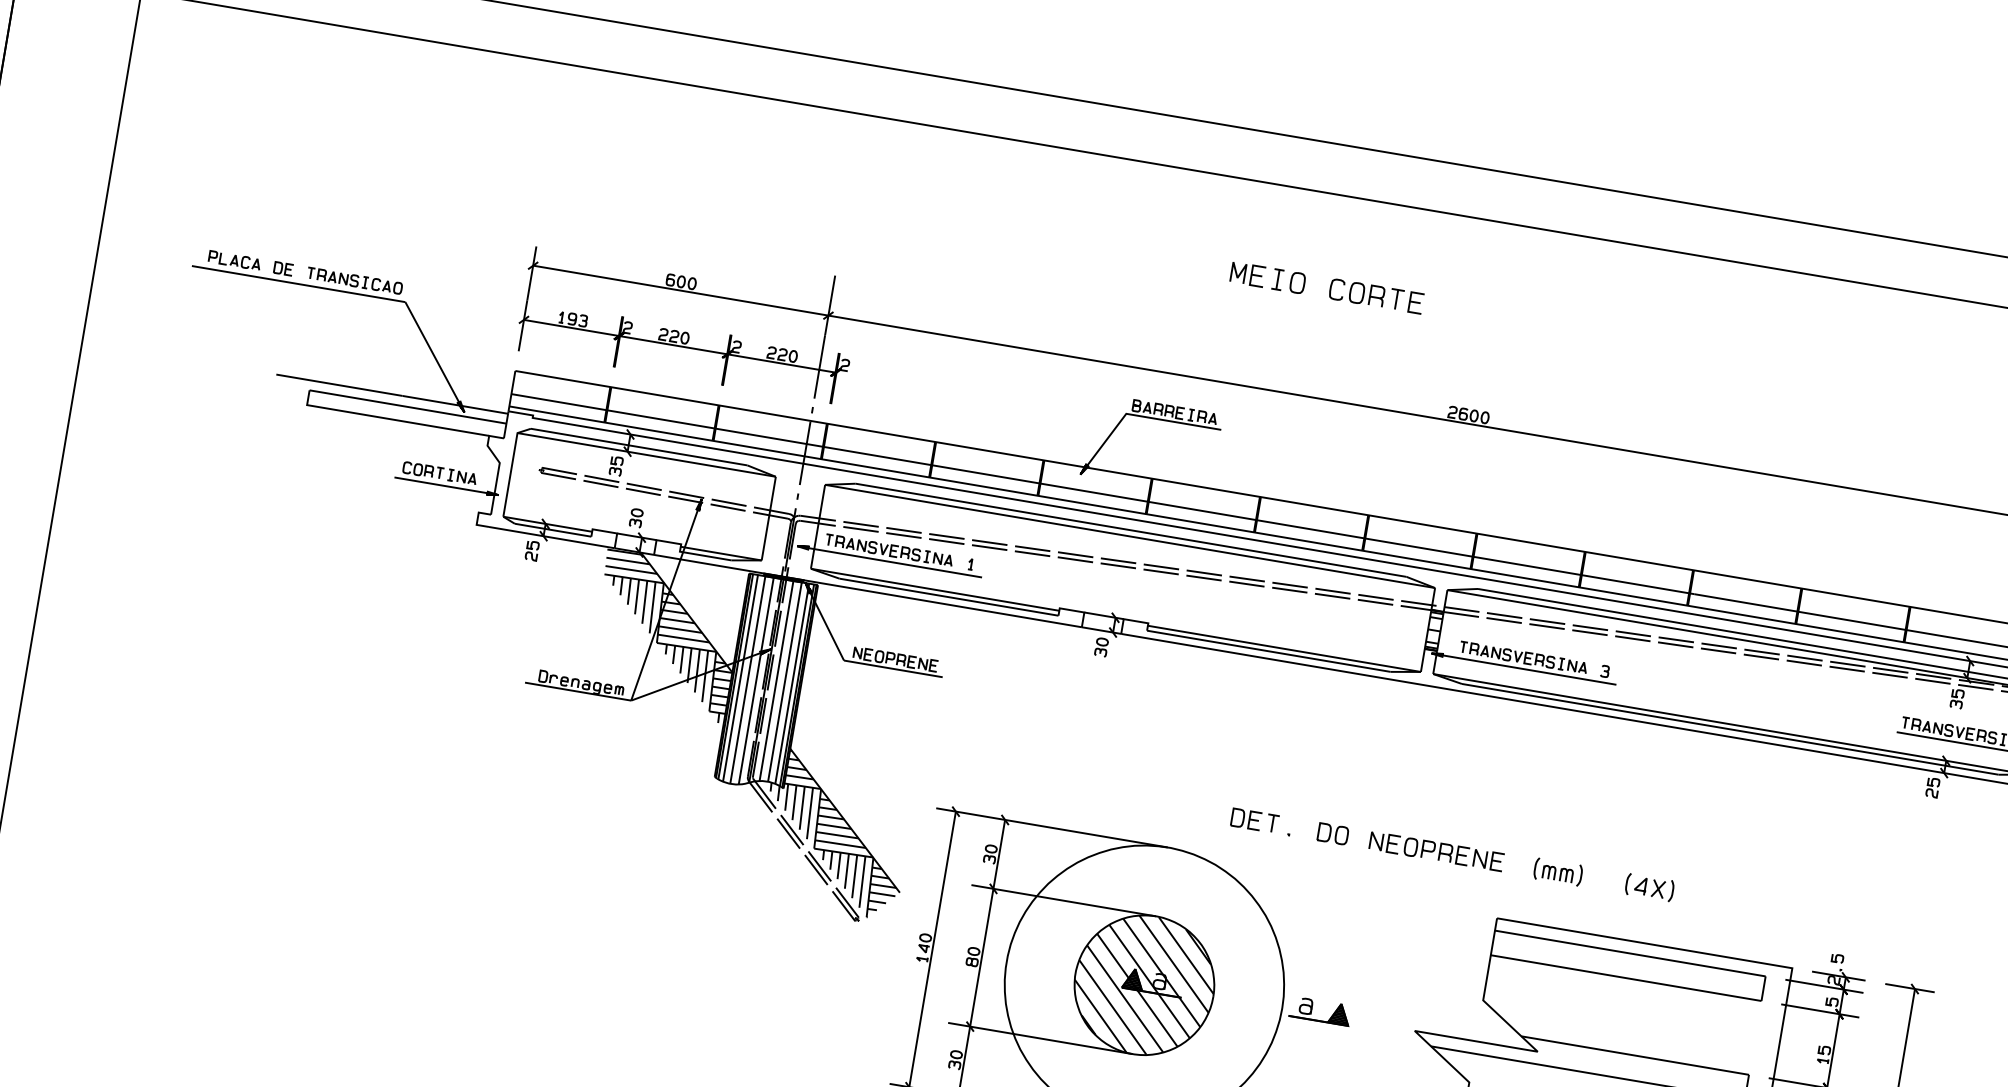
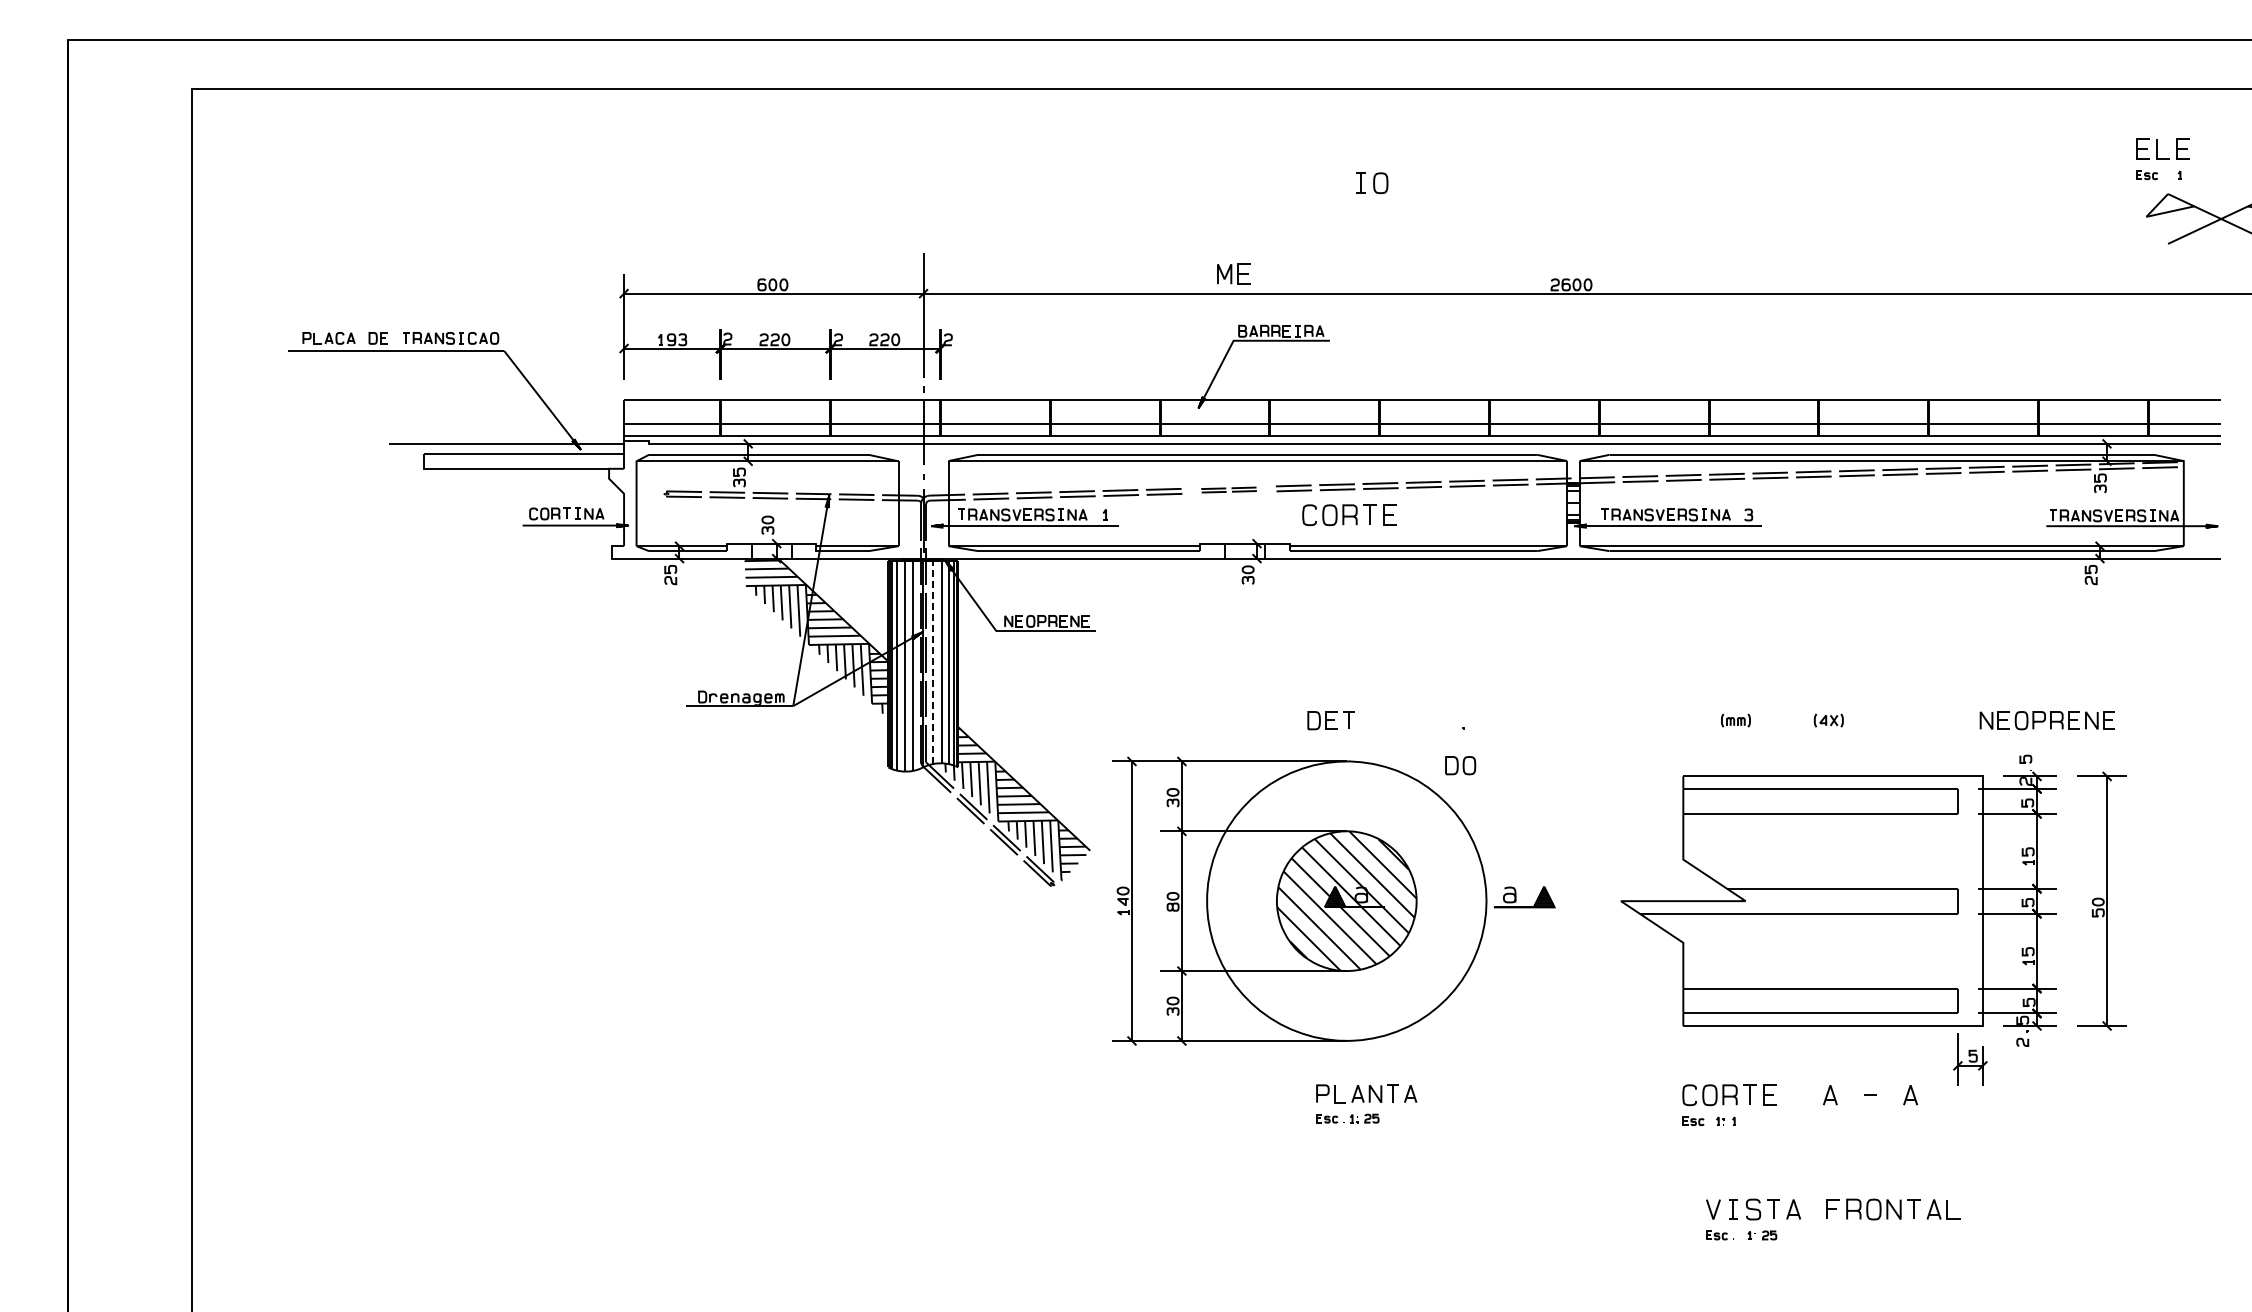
part: (1247, 273) -> (1233, 273), moved
part: (1376, 295) -> (1349, 514), moved
part: (1096, 559) -> (1228, 489), size x0.7
line: (776, 680) -> (933, 662), solid -> dashed
part: (1254, 820) -> (1330, 720), moved
part: (1333, 833) -> (1460, 765), moved
part: (1435, 851) -> (2046, 720), moved
part: (1557, 871) -> (1735, 720), size x0.6
part: (1649, 887) -> (1828, 720), size x0.6

